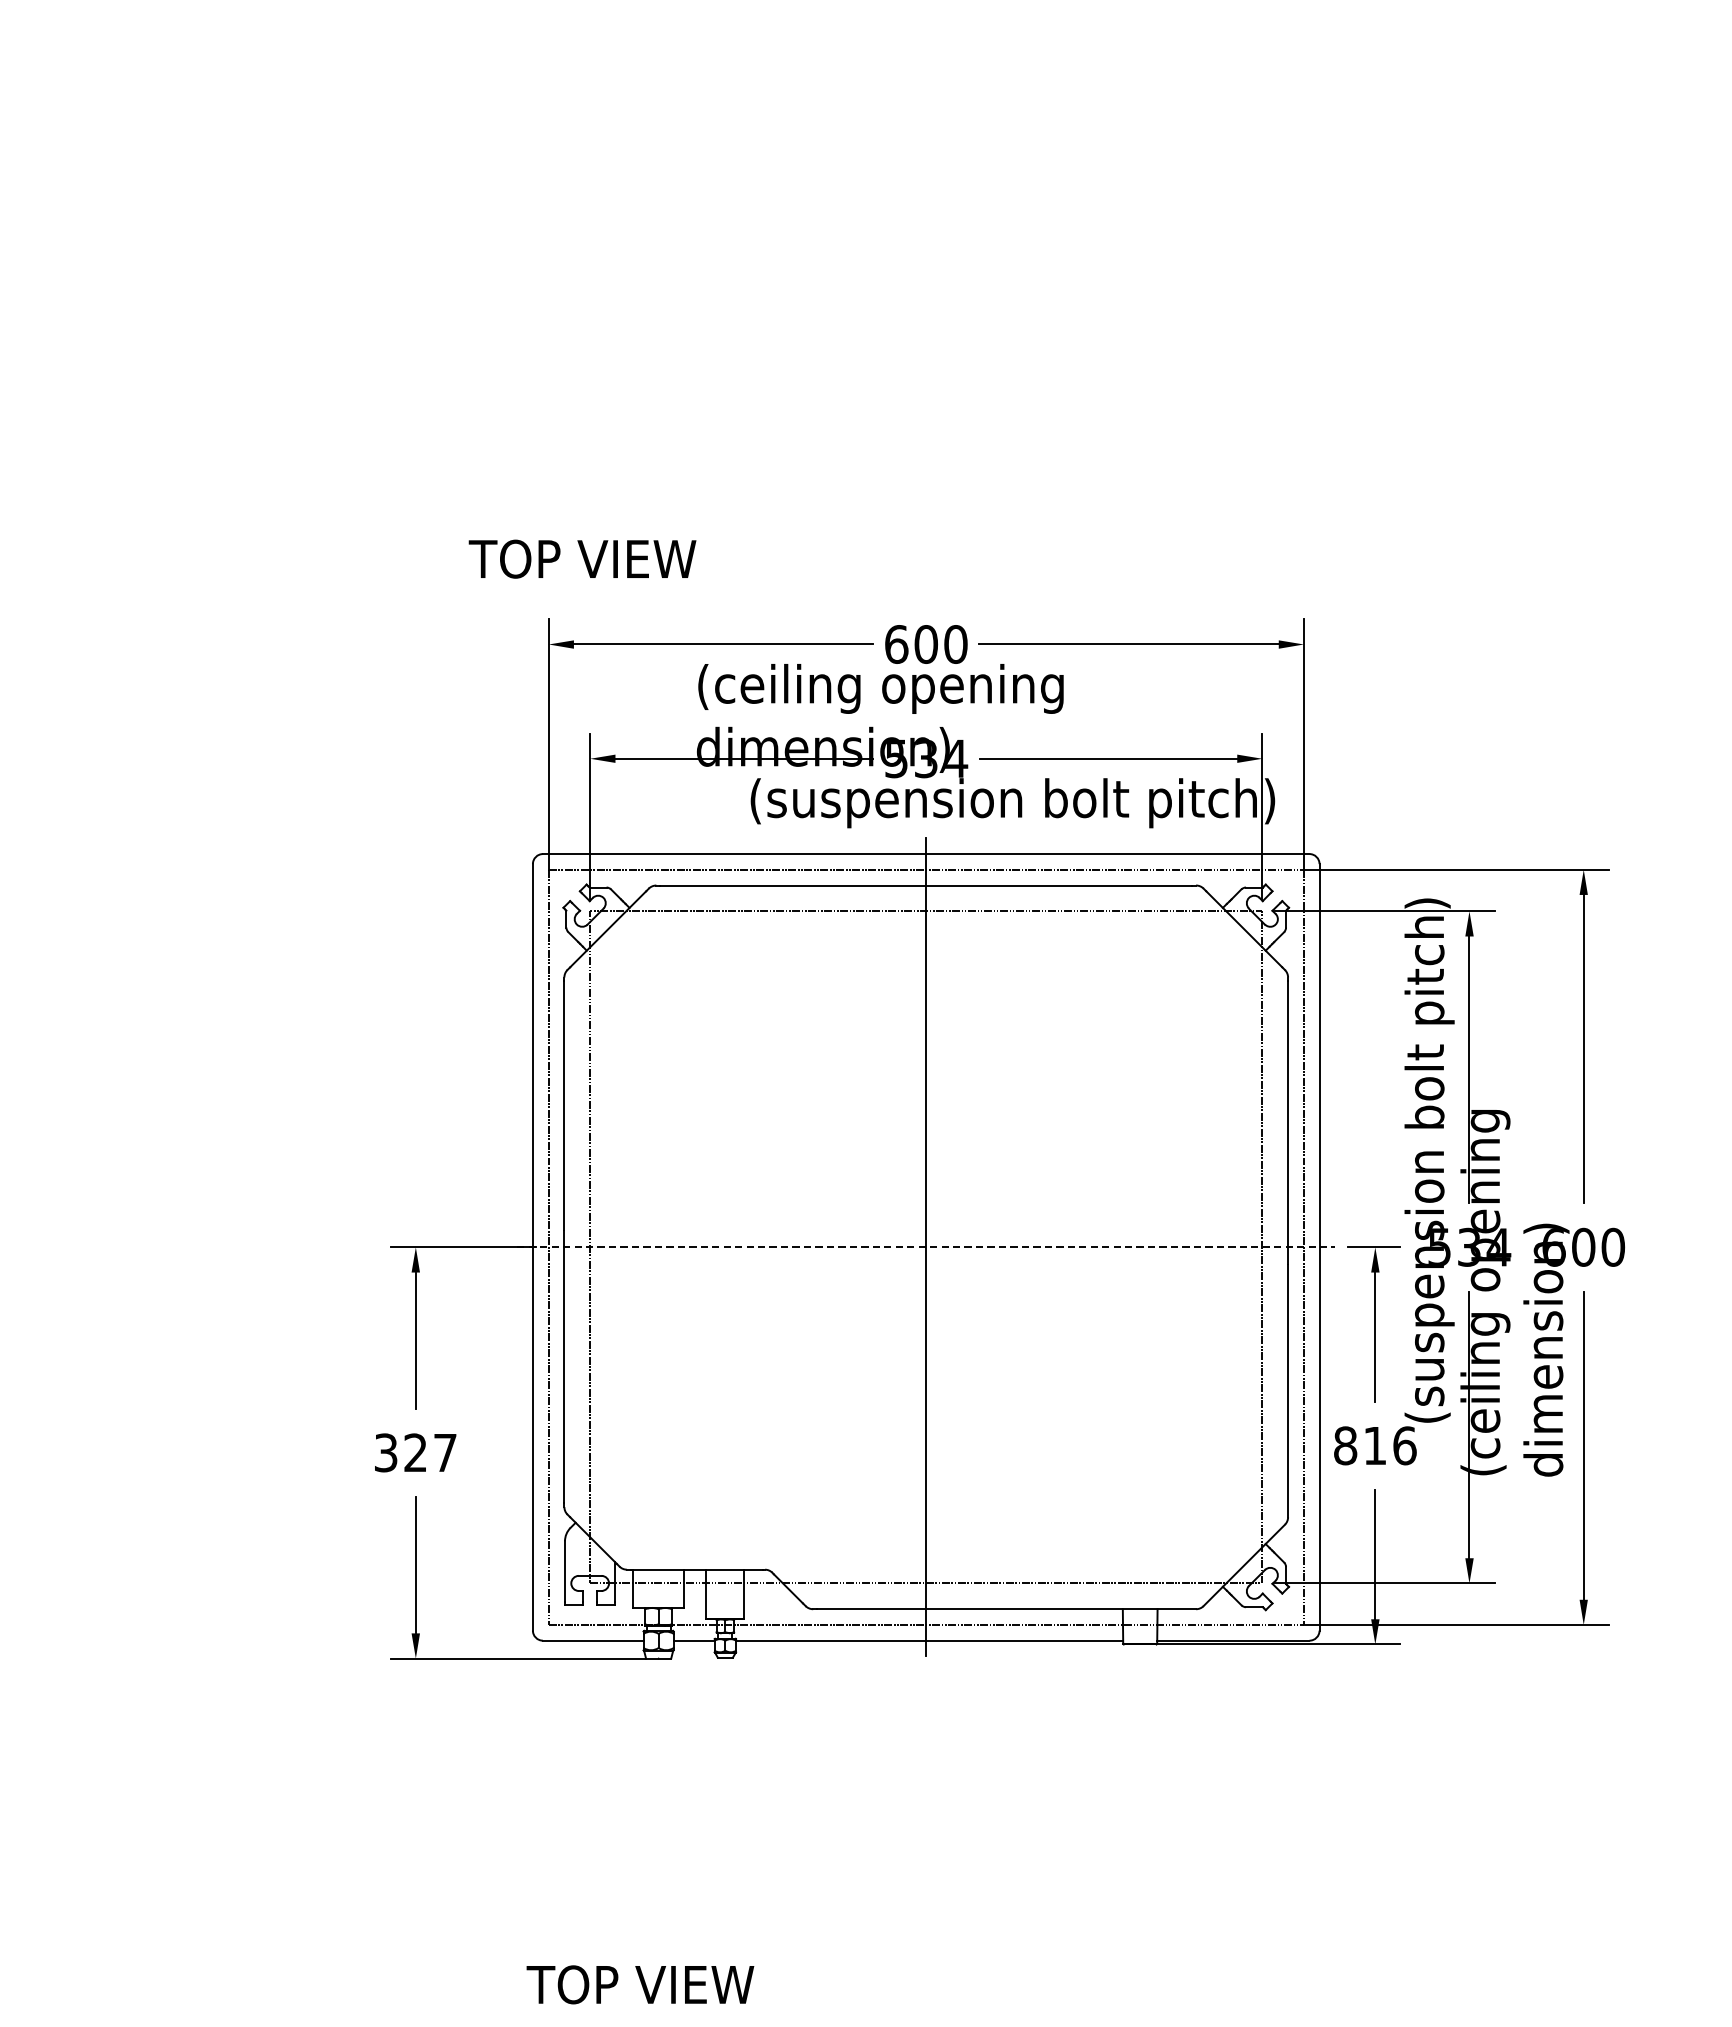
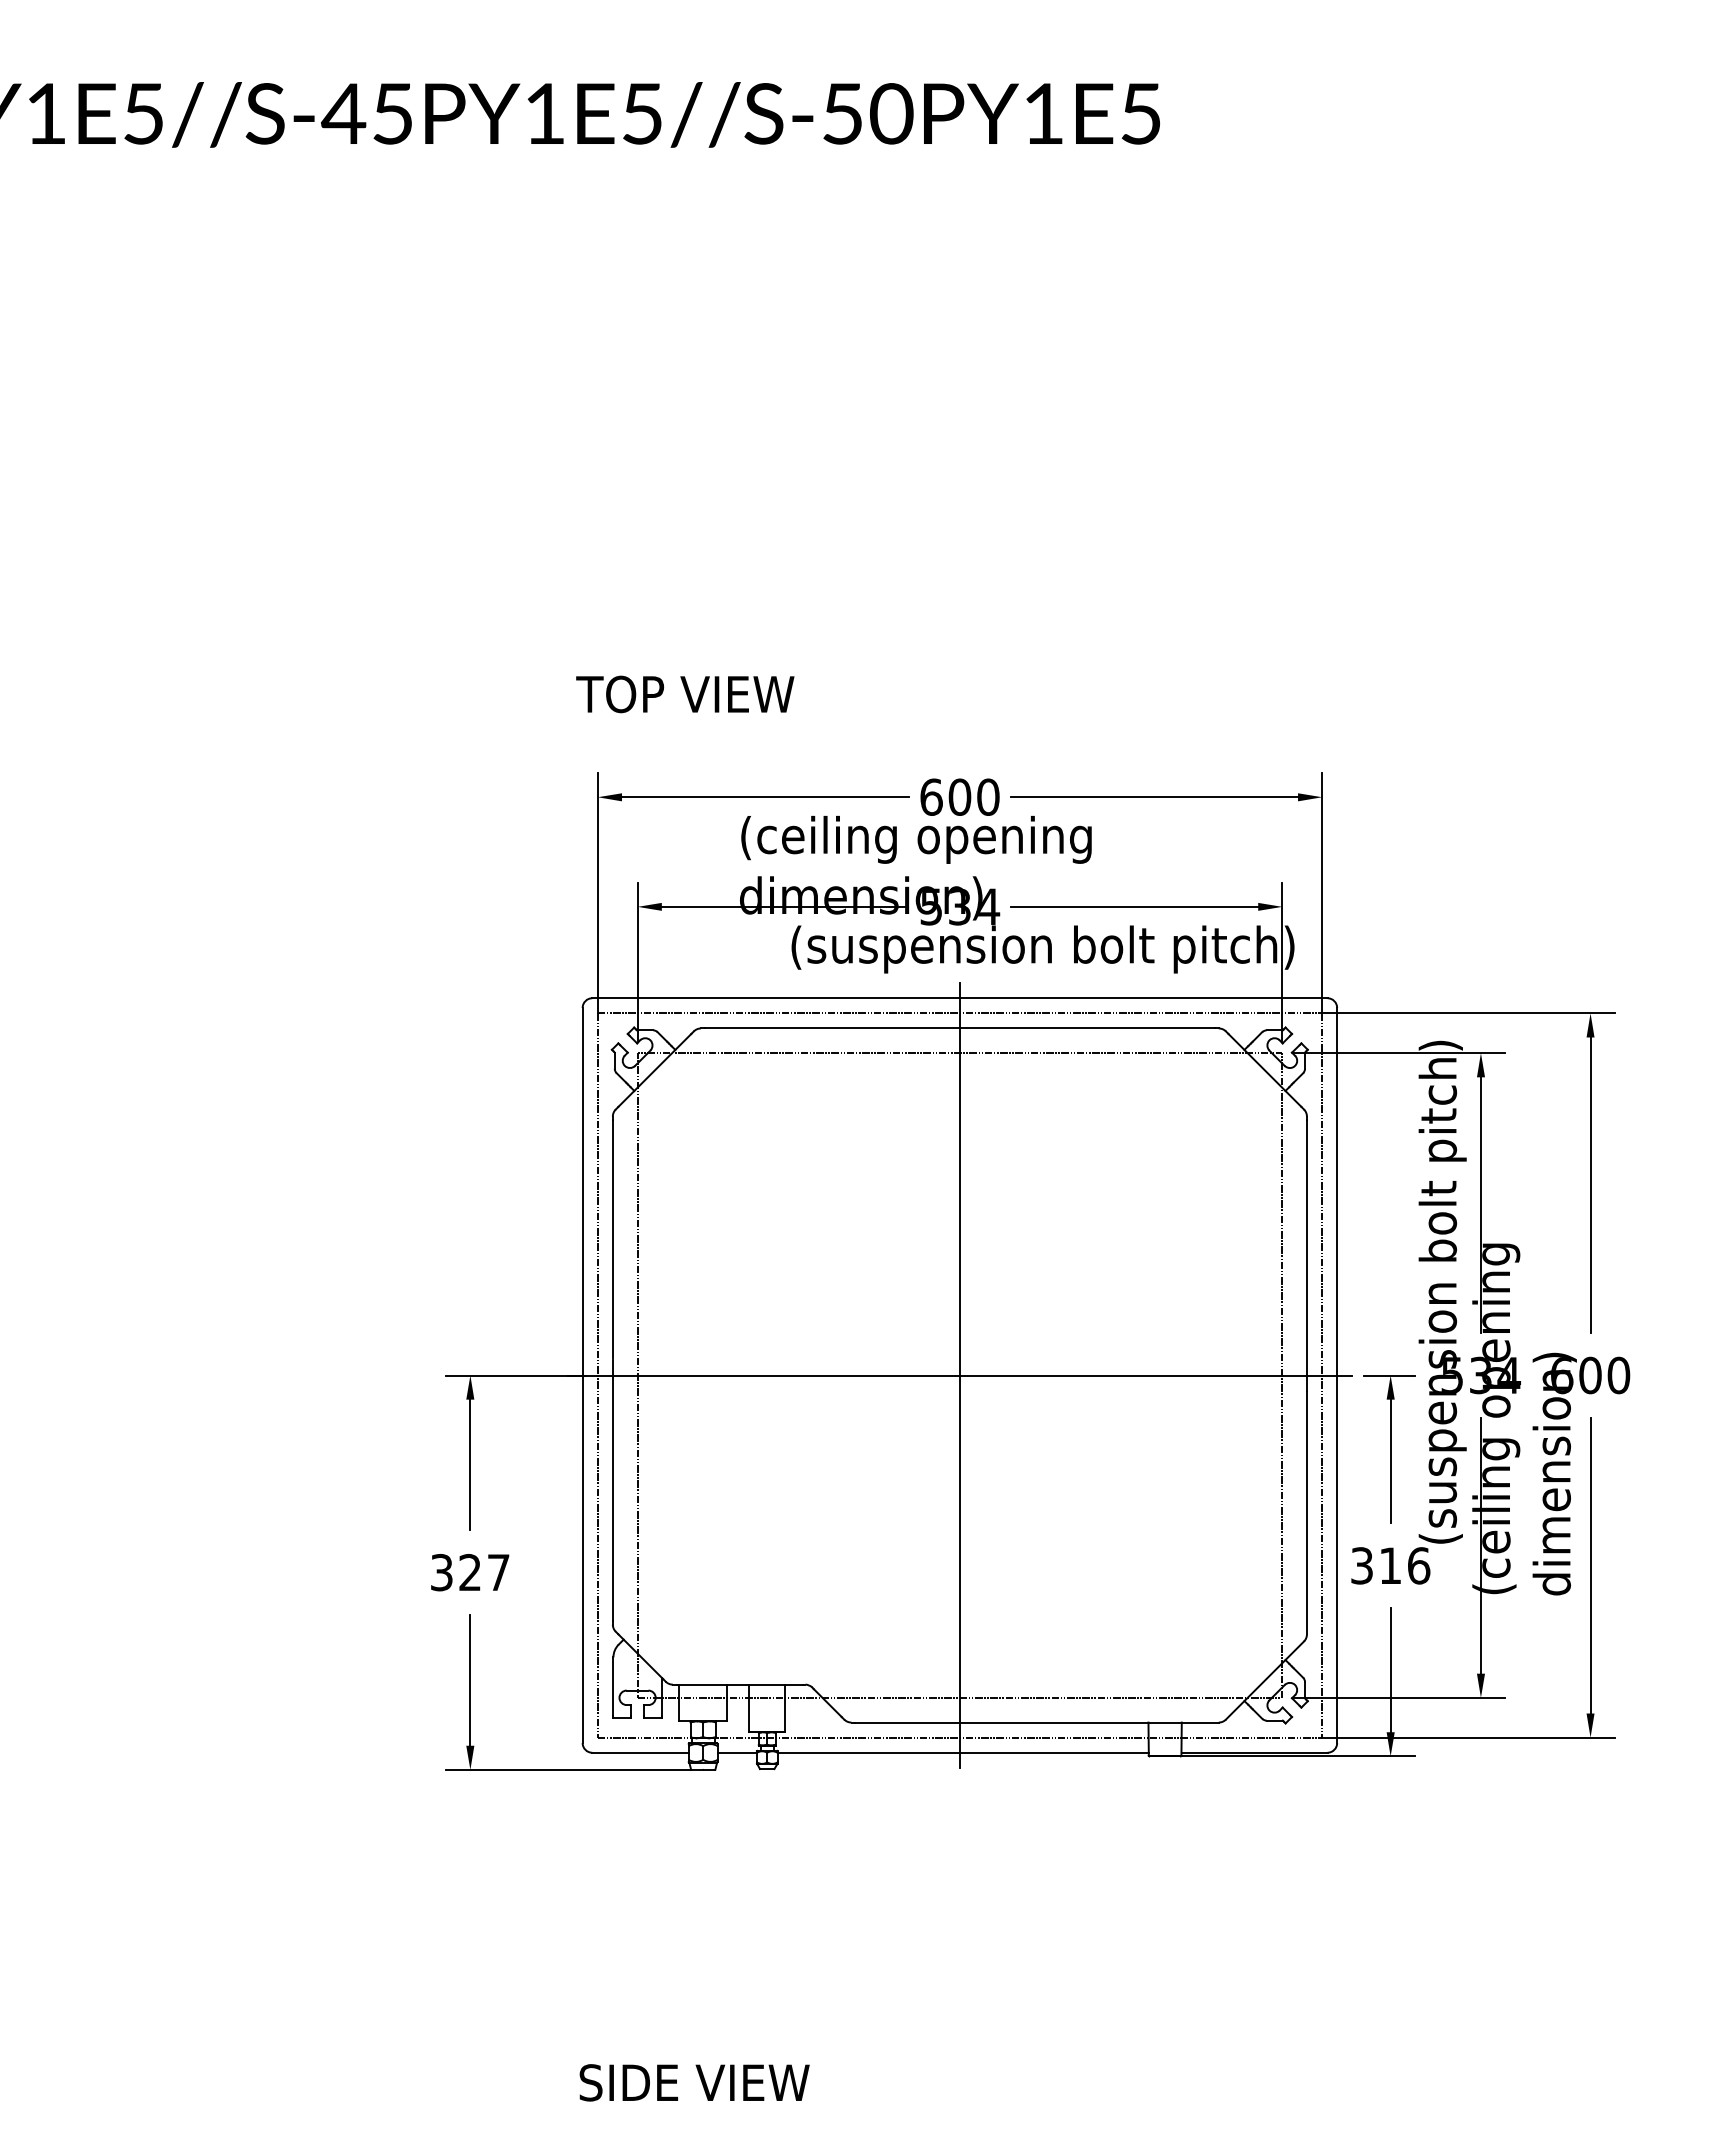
text: (582, 559) -> (685, 694), moved
line: (926, 1247) -> (960, 1375), dashed -> solid
text: (1345, 1445) -> (1362, 1565), 816 -> 316
text: (647, 1984) -> (692, 2082), TOP VIEW -> SIDE VIEW

